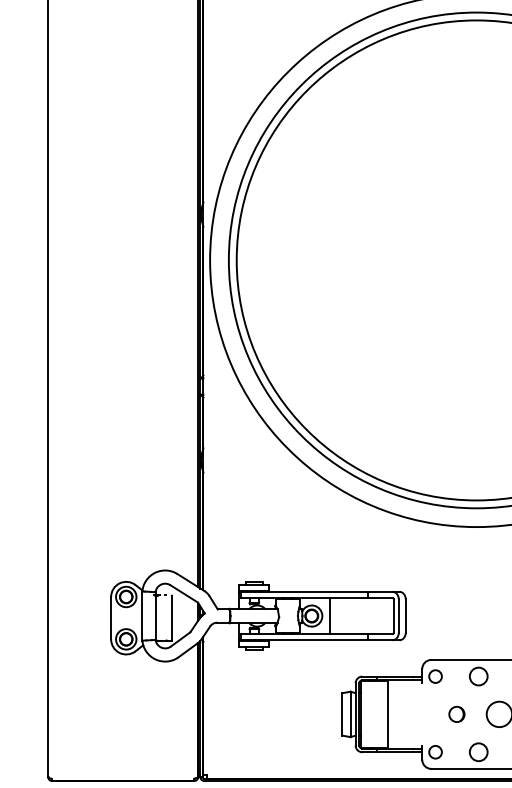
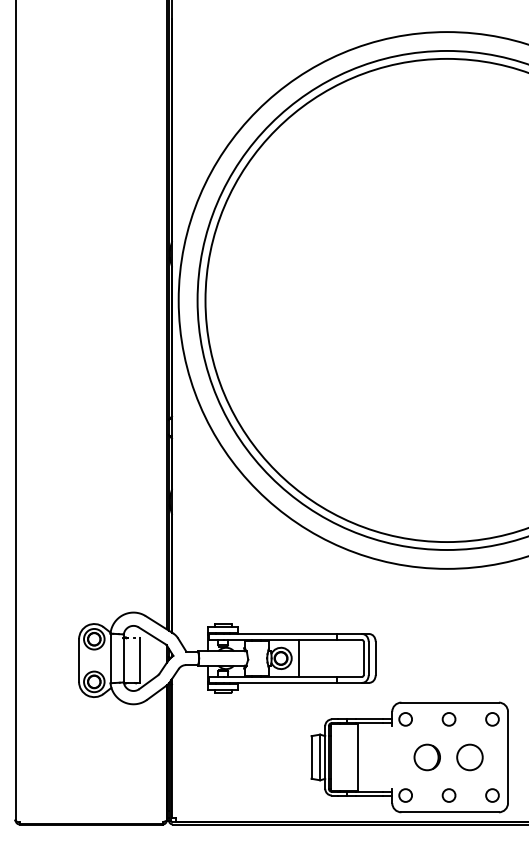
circle: (478, 676) -> (448, 719), size x0.71
part: (456, 714) -> (426, 757), size x1.67
circle: (478, 752) -> (448, 795), size x0.71

